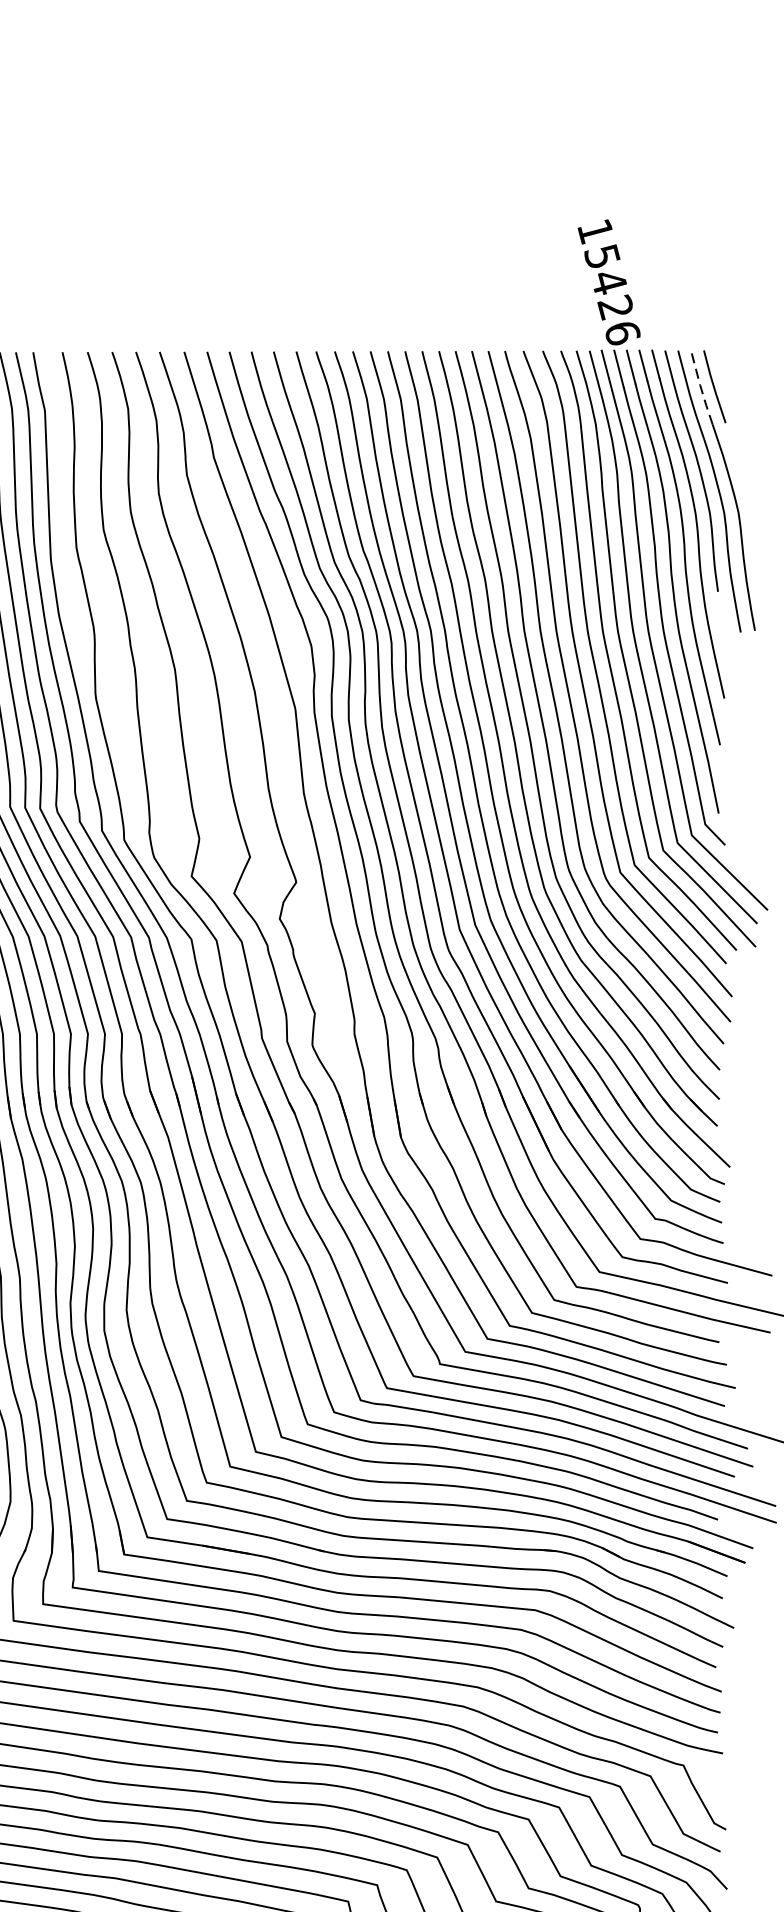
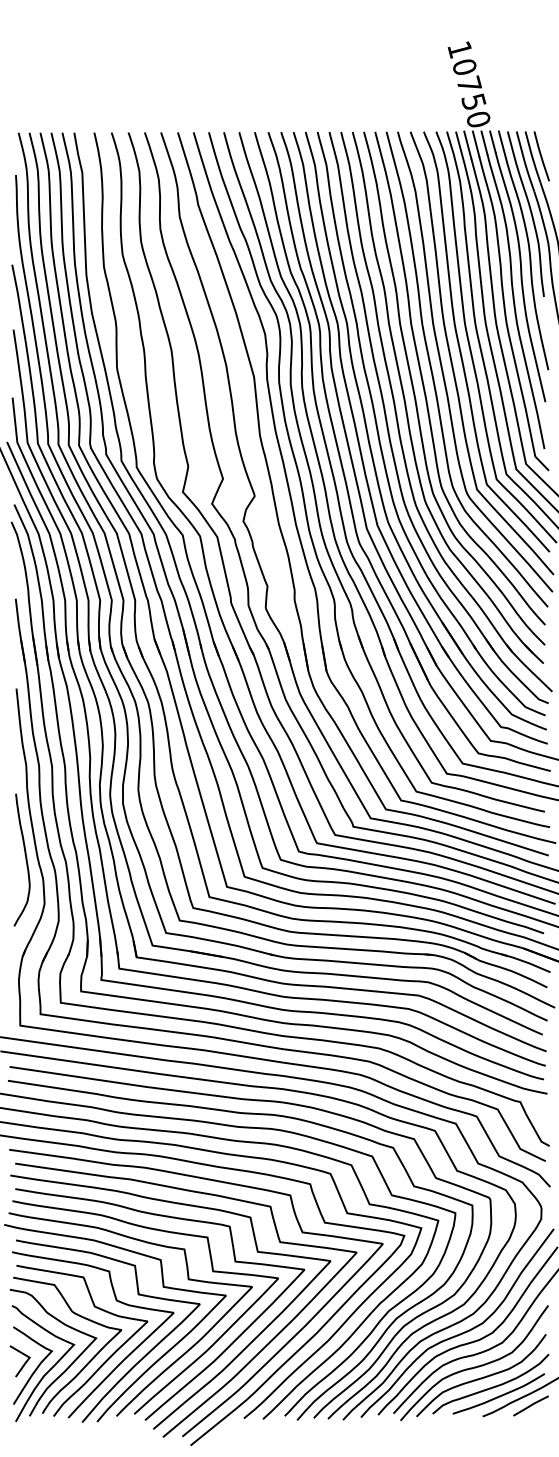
text: (612, 293) -> (471, 92), 15426 -> 10750
line: (701, 388) -> (532, 157), dashed -> solid

